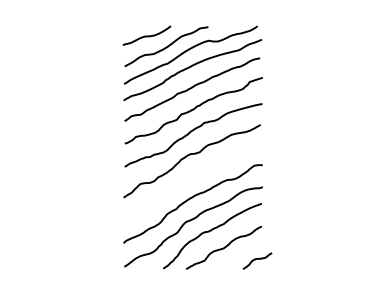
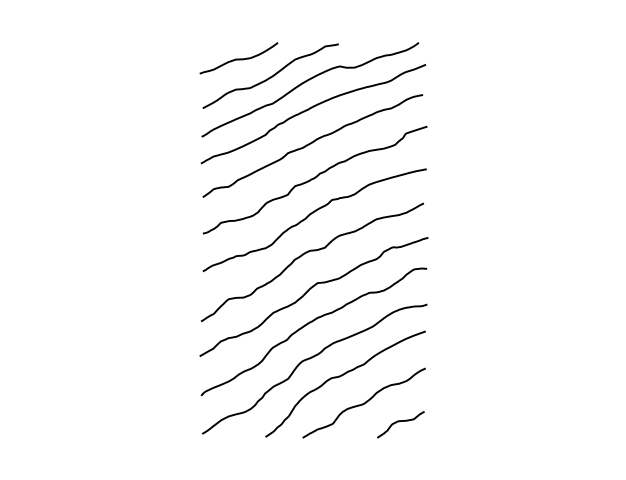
curve: (190, 179) -> (309, 292), added
curve: (257, 259) -> (400, 422), moved

